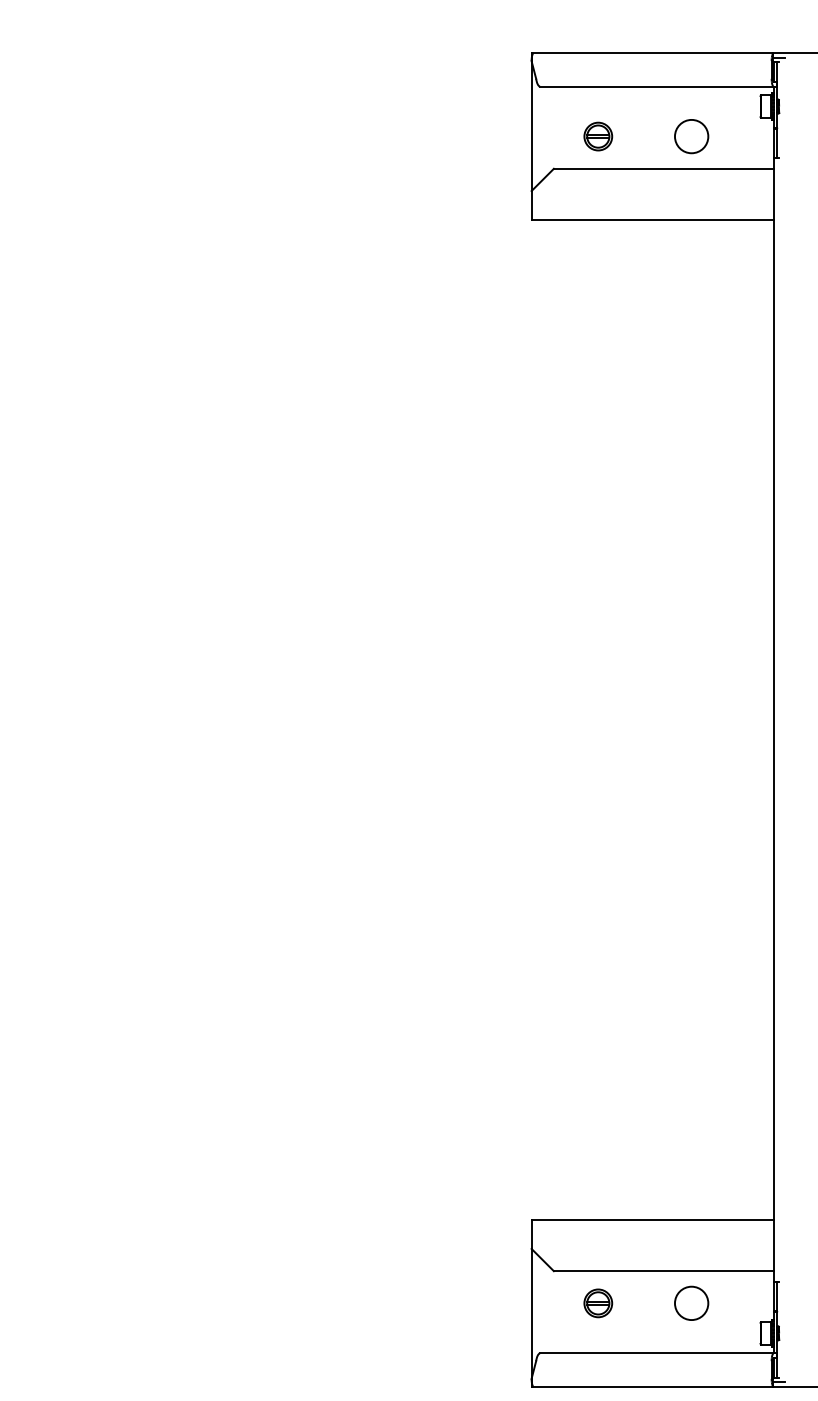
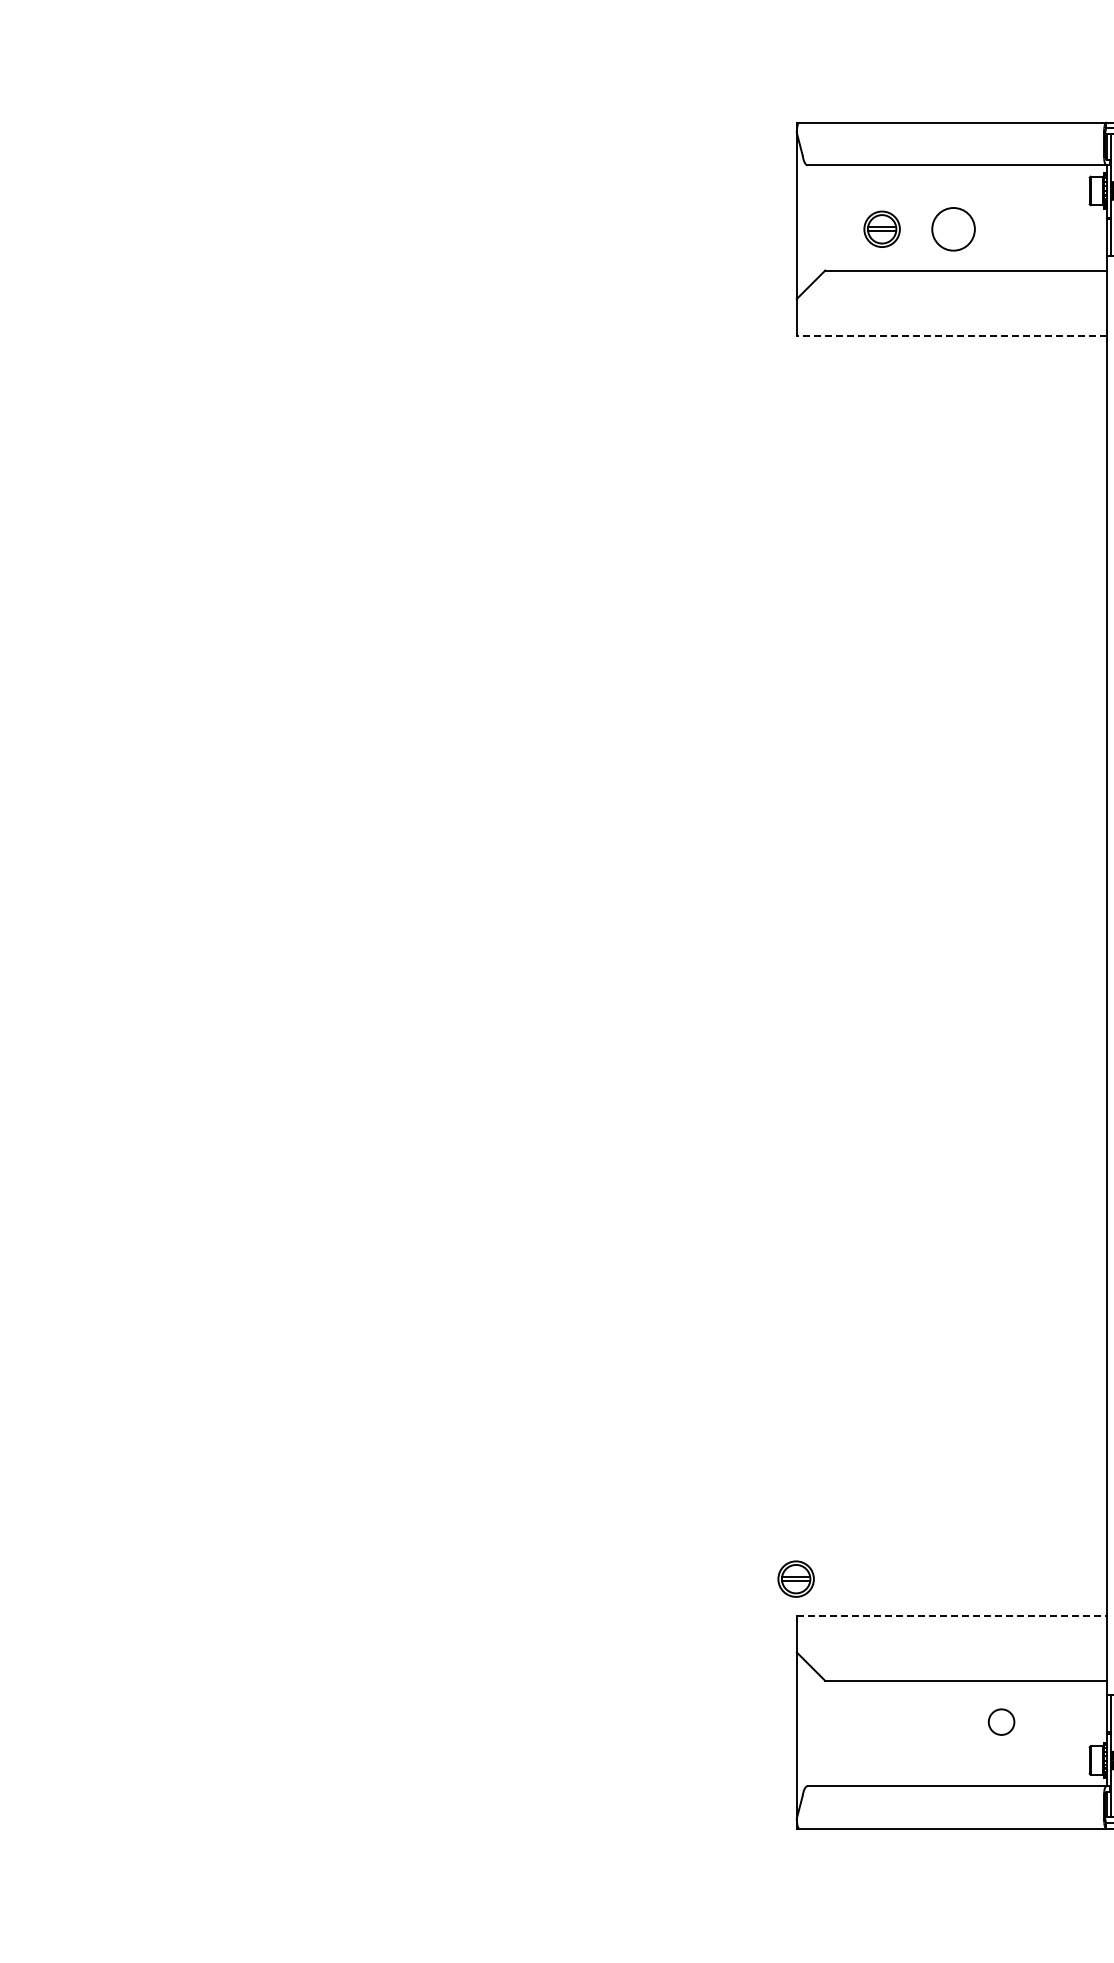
circle: (691, 136) -> (953, 229), moved
line: (652, 219) -> (951, 335), solid -> dashed
line: (652, 1220) -> (951, 1615), solid -> dashed
part: (597, 1302) -> (795, 1578), moved
circle: (691, 1302) -> (1001, 1721), size x0.6

